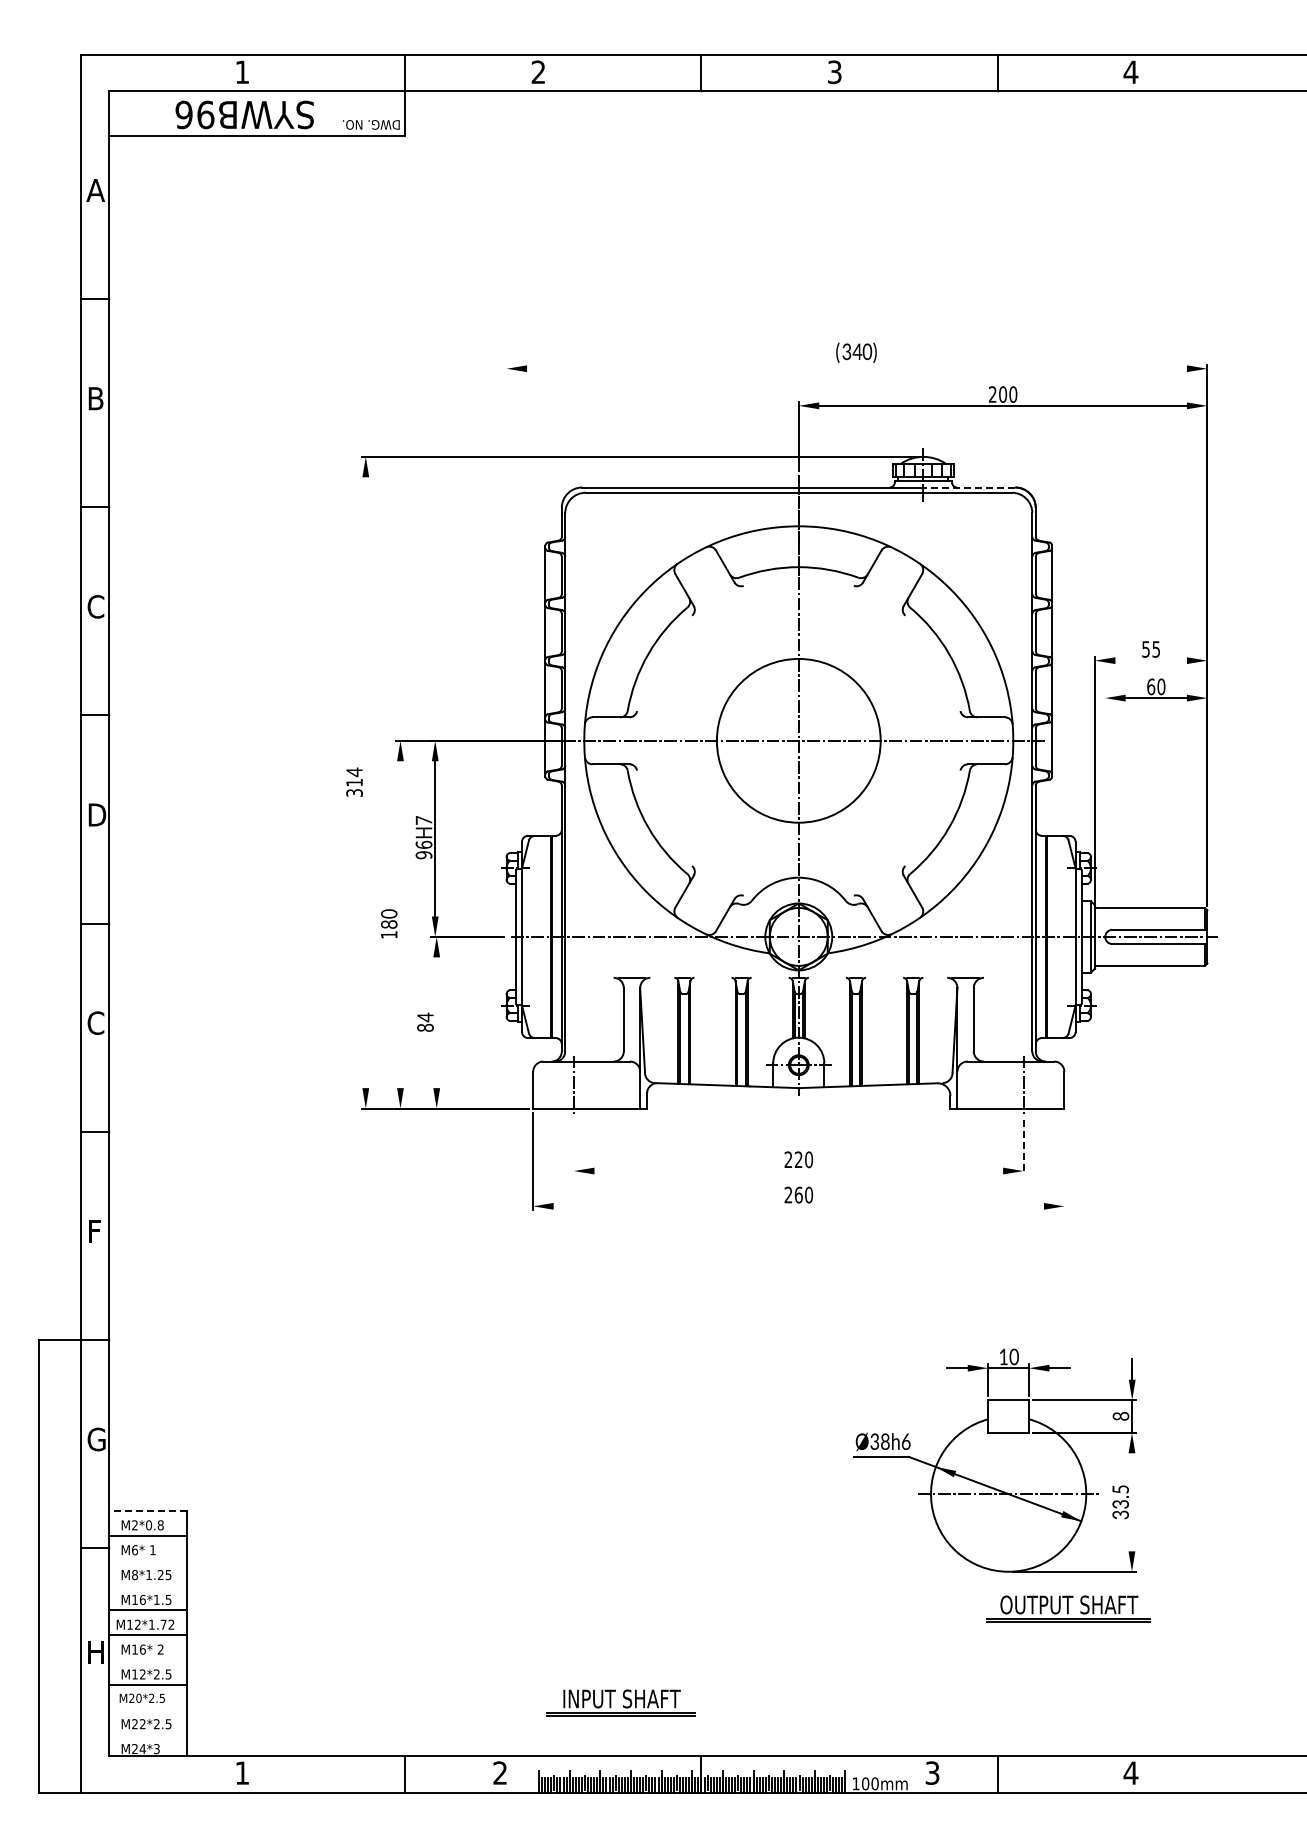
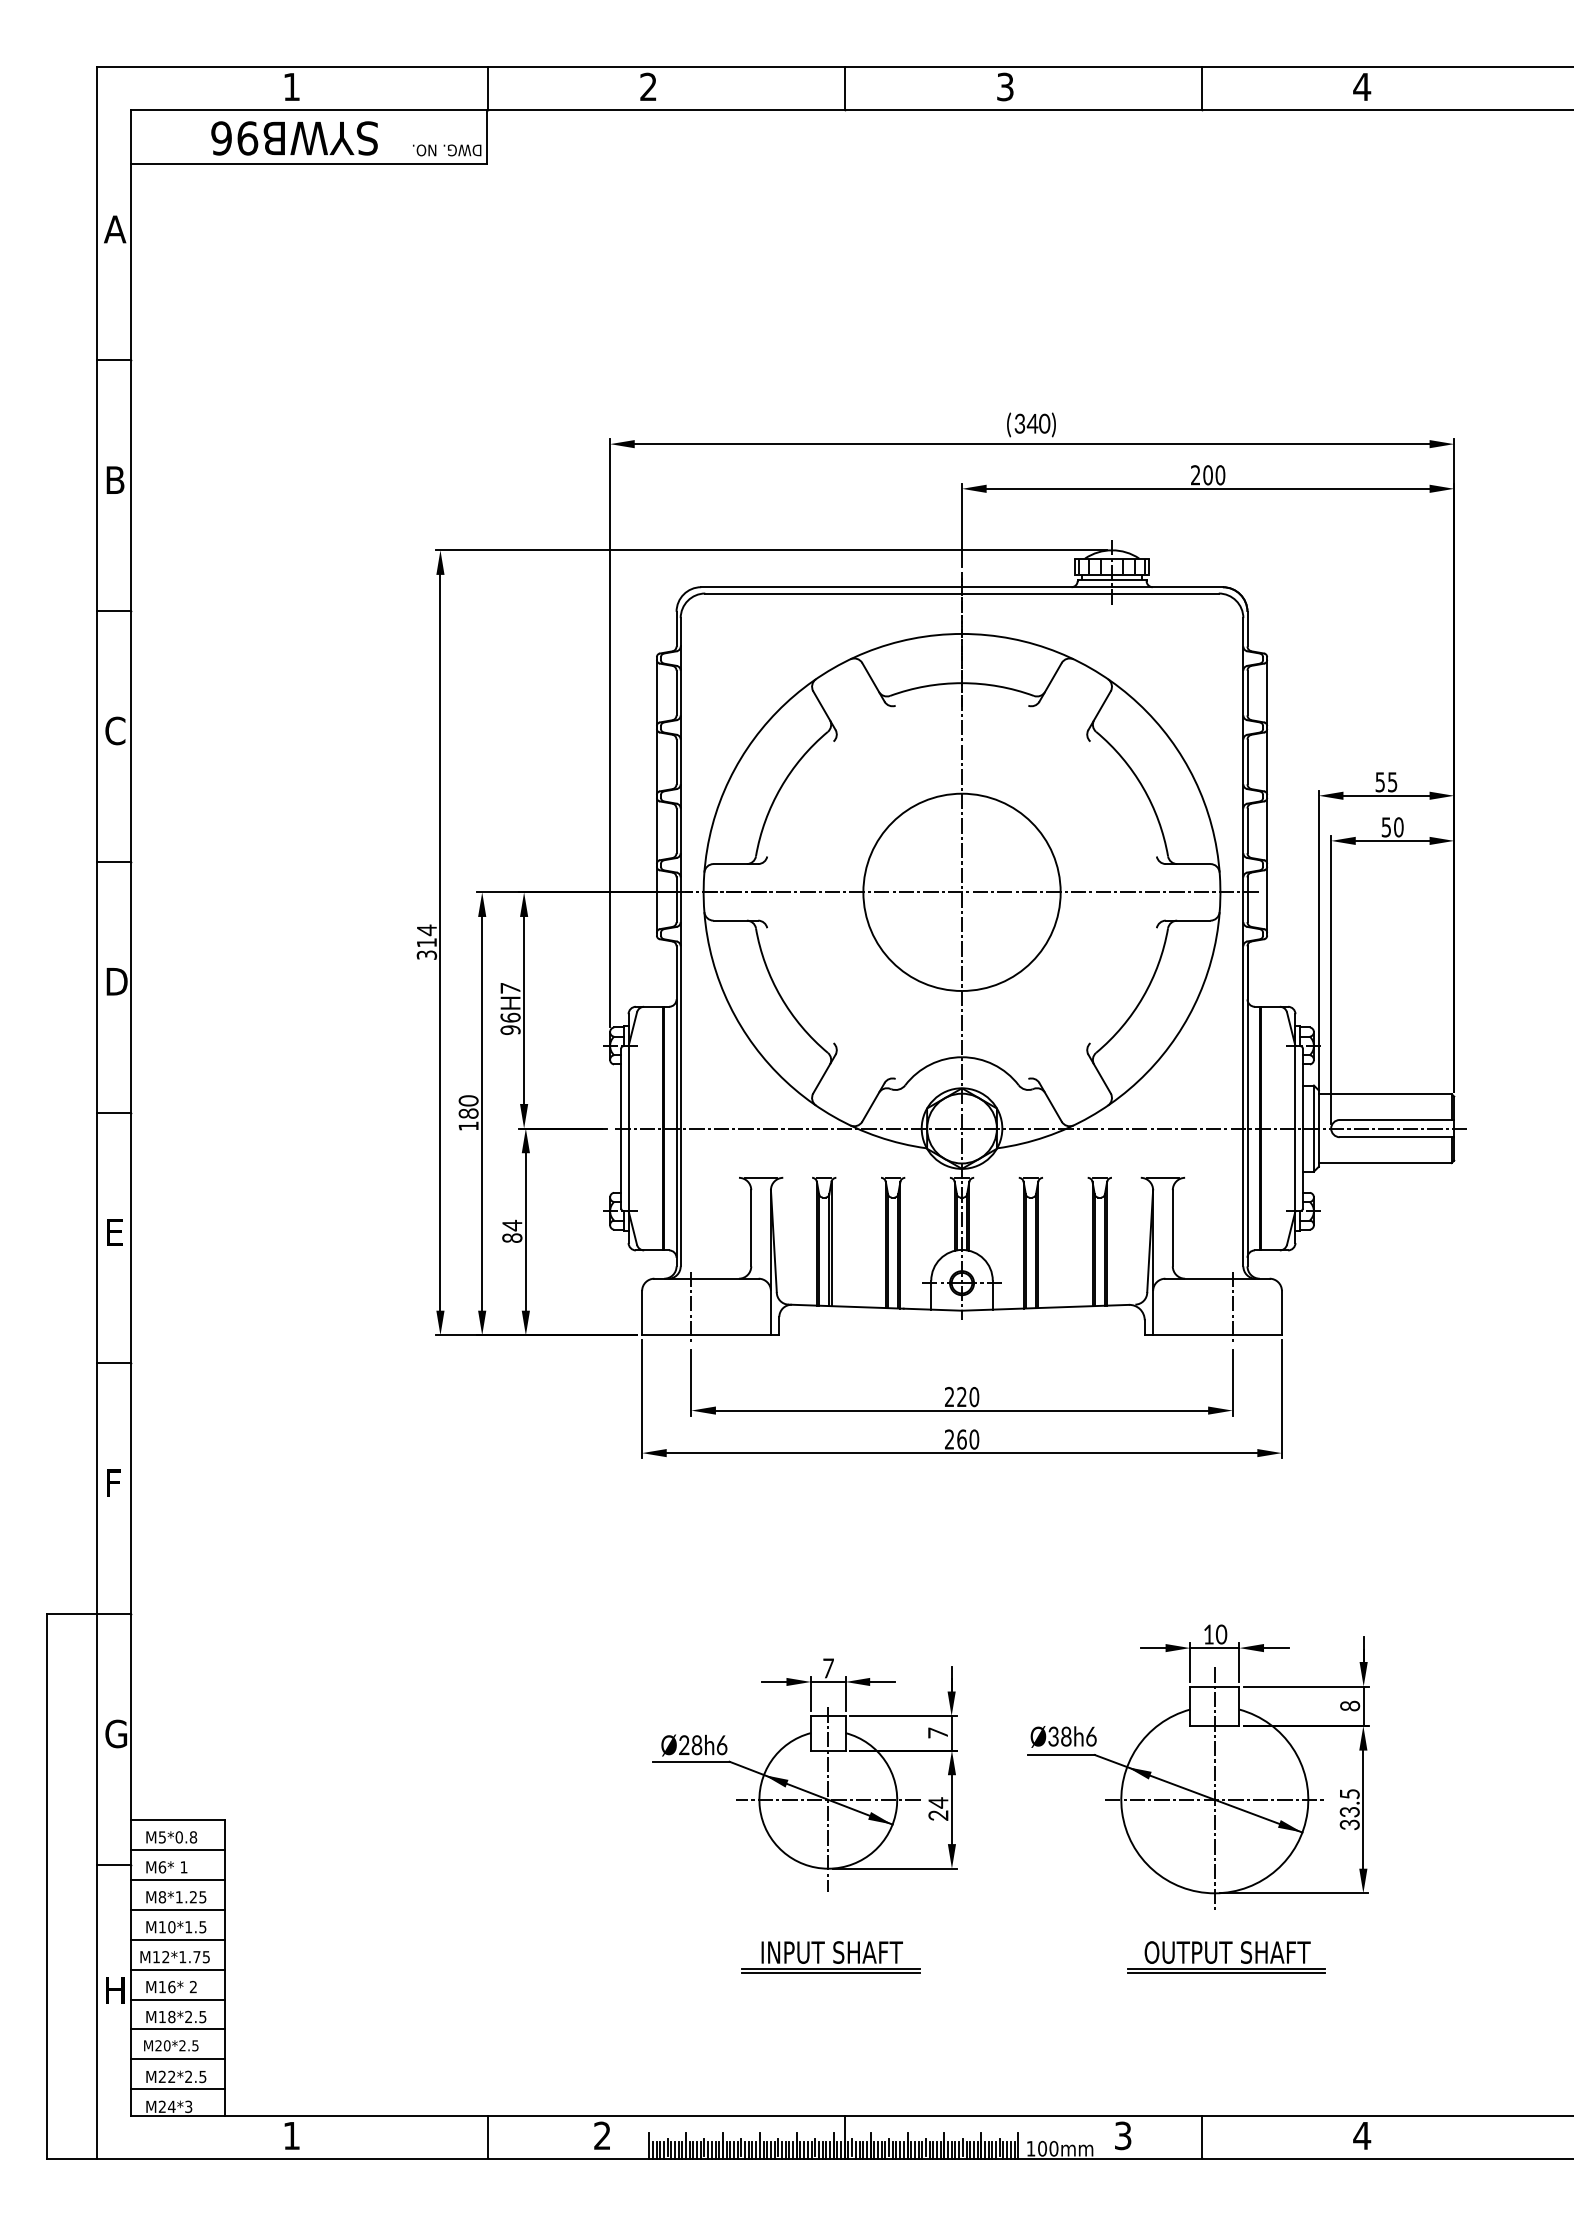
line: (856, 368) -> (1031, 443), added
line: (969, 487) -> (1167, 587), dashed -> solid
line: (506, 608) -> (609, 732), added
line: (1150, 660) -> (1385, 795), added
text: (1151, 686) -> (1386, 826), 60 -> 50
line: (365, 782) -> (440, 942), added
line: (1105, 813) -> (1331, 979), added
line: (400, 924) -> (482, 1113), added
text: (95, 1022) -> (114, 1231), C -> E
line: (436, 1022) -> (525, 1231), added
line: (574, 1147) -> (691, 1382), added
line: (1023, 1148) -> (1232, 1383), dashed -> solid
line: (1064, 1161) -> (1282, 1399), added
line: (798, 1171) -> (961, 1411), added
line: (798, 1206) -> (961, 1453), added
part: (668, 1473) -> (805, 1774), added
line: (1008, 1484) -> (1214, 1788), added
line: (1131, 1502) -> (1362, 1809), added
line: (147, 1510) -> (177, 1819), dashed -> solid
text: (134, 1525) -> (161, 1837), M2*0.8 -> M5*0.8
line: (148, 1560) -> (178, 1879), added
line: (148, 1585) -> (178, 1909), added
text: (142, 1599) -> (171, 1926), M16*1.5 -> M10*1.5
part: (1068, 1608) -> (1226, 1956), moved
text: (171, 1624) -> (206, 1956), M12*1.72 -> M12*1.75
line: (148, 1659) -> (178, 1998), added
text: (142, 1674) -> (171, 2017), M12*2.5 -> M18*2.5
part: (620, 1702) -> (830, 1956), moved
line: (148, 1709) -> (178, 2059), added
line: (148, 1734) -> (178, 2089), added

